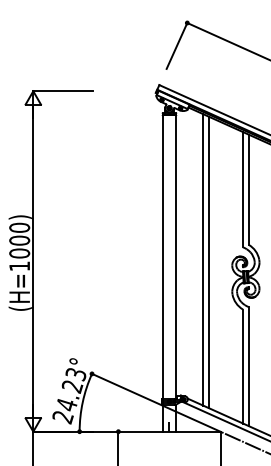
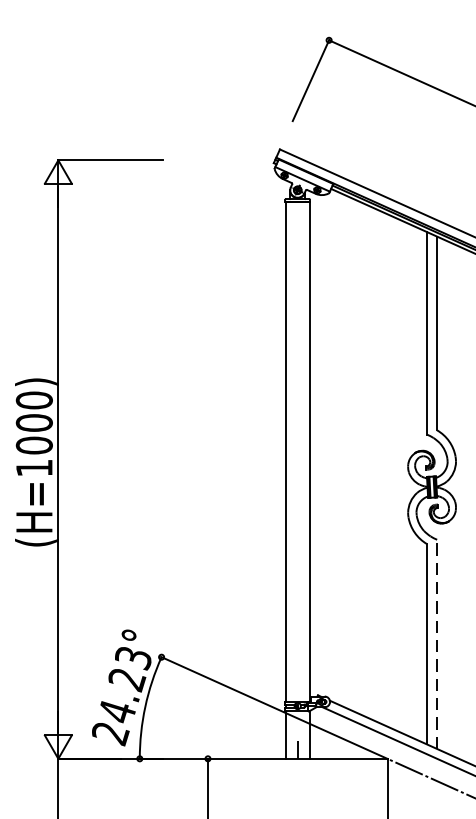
line: (203, 259) -> (357, 456), removed
line: (208, 262) -> (366, 461), removed
line: (248, 366) -> (436, 644), solid -> dashed

